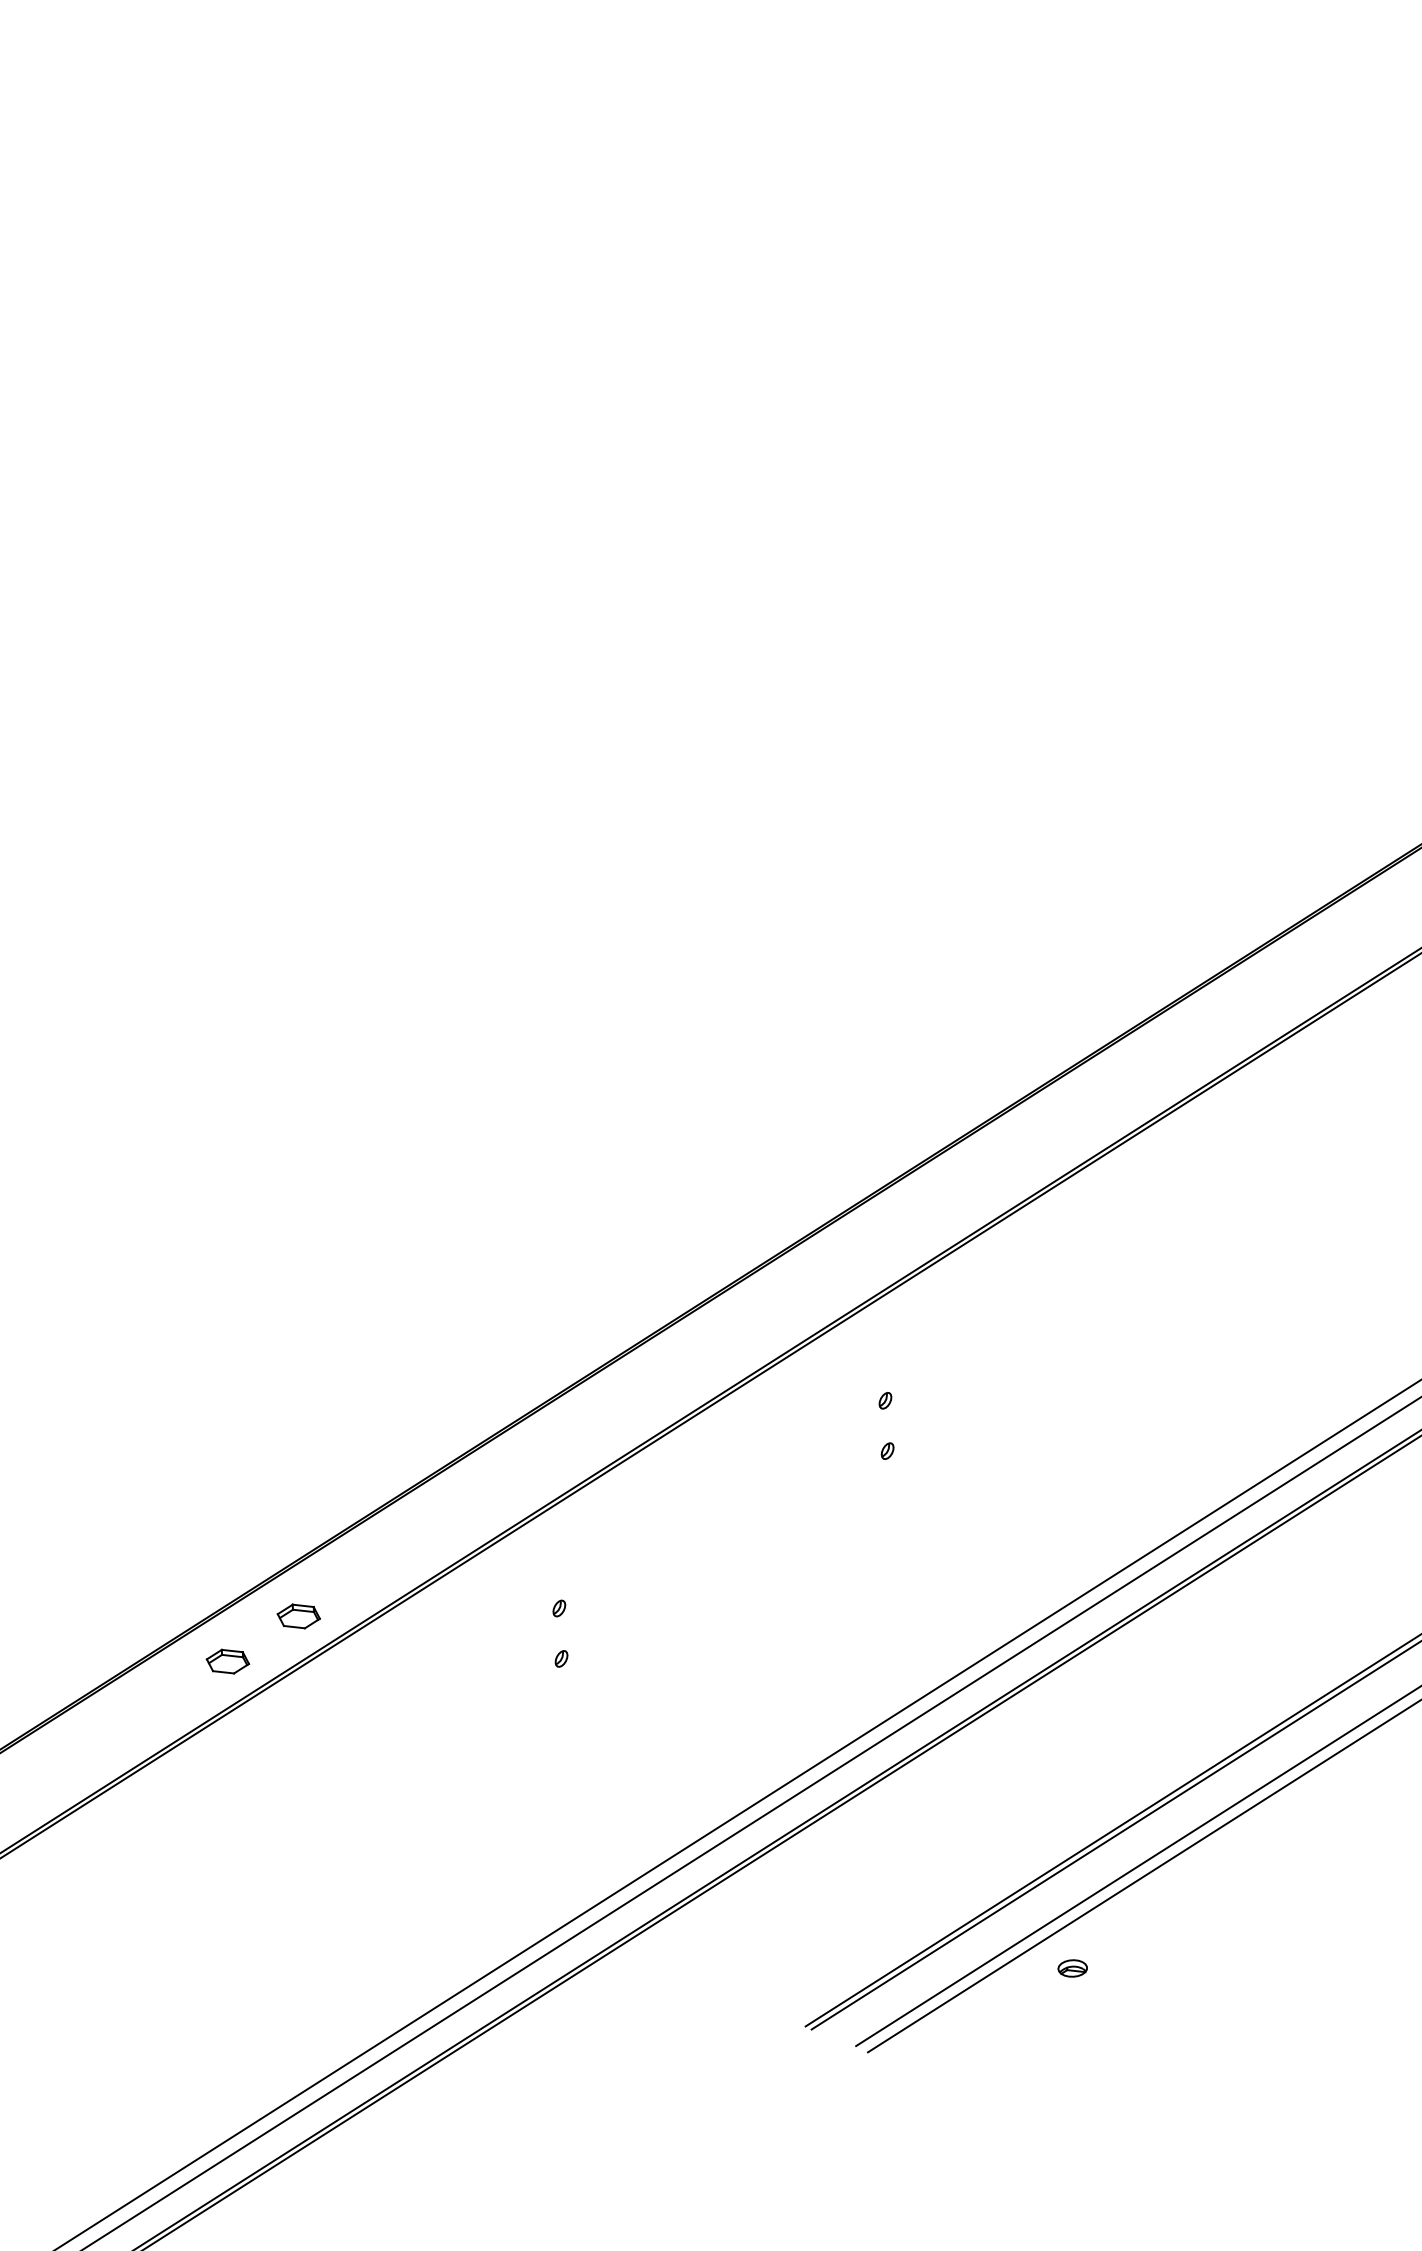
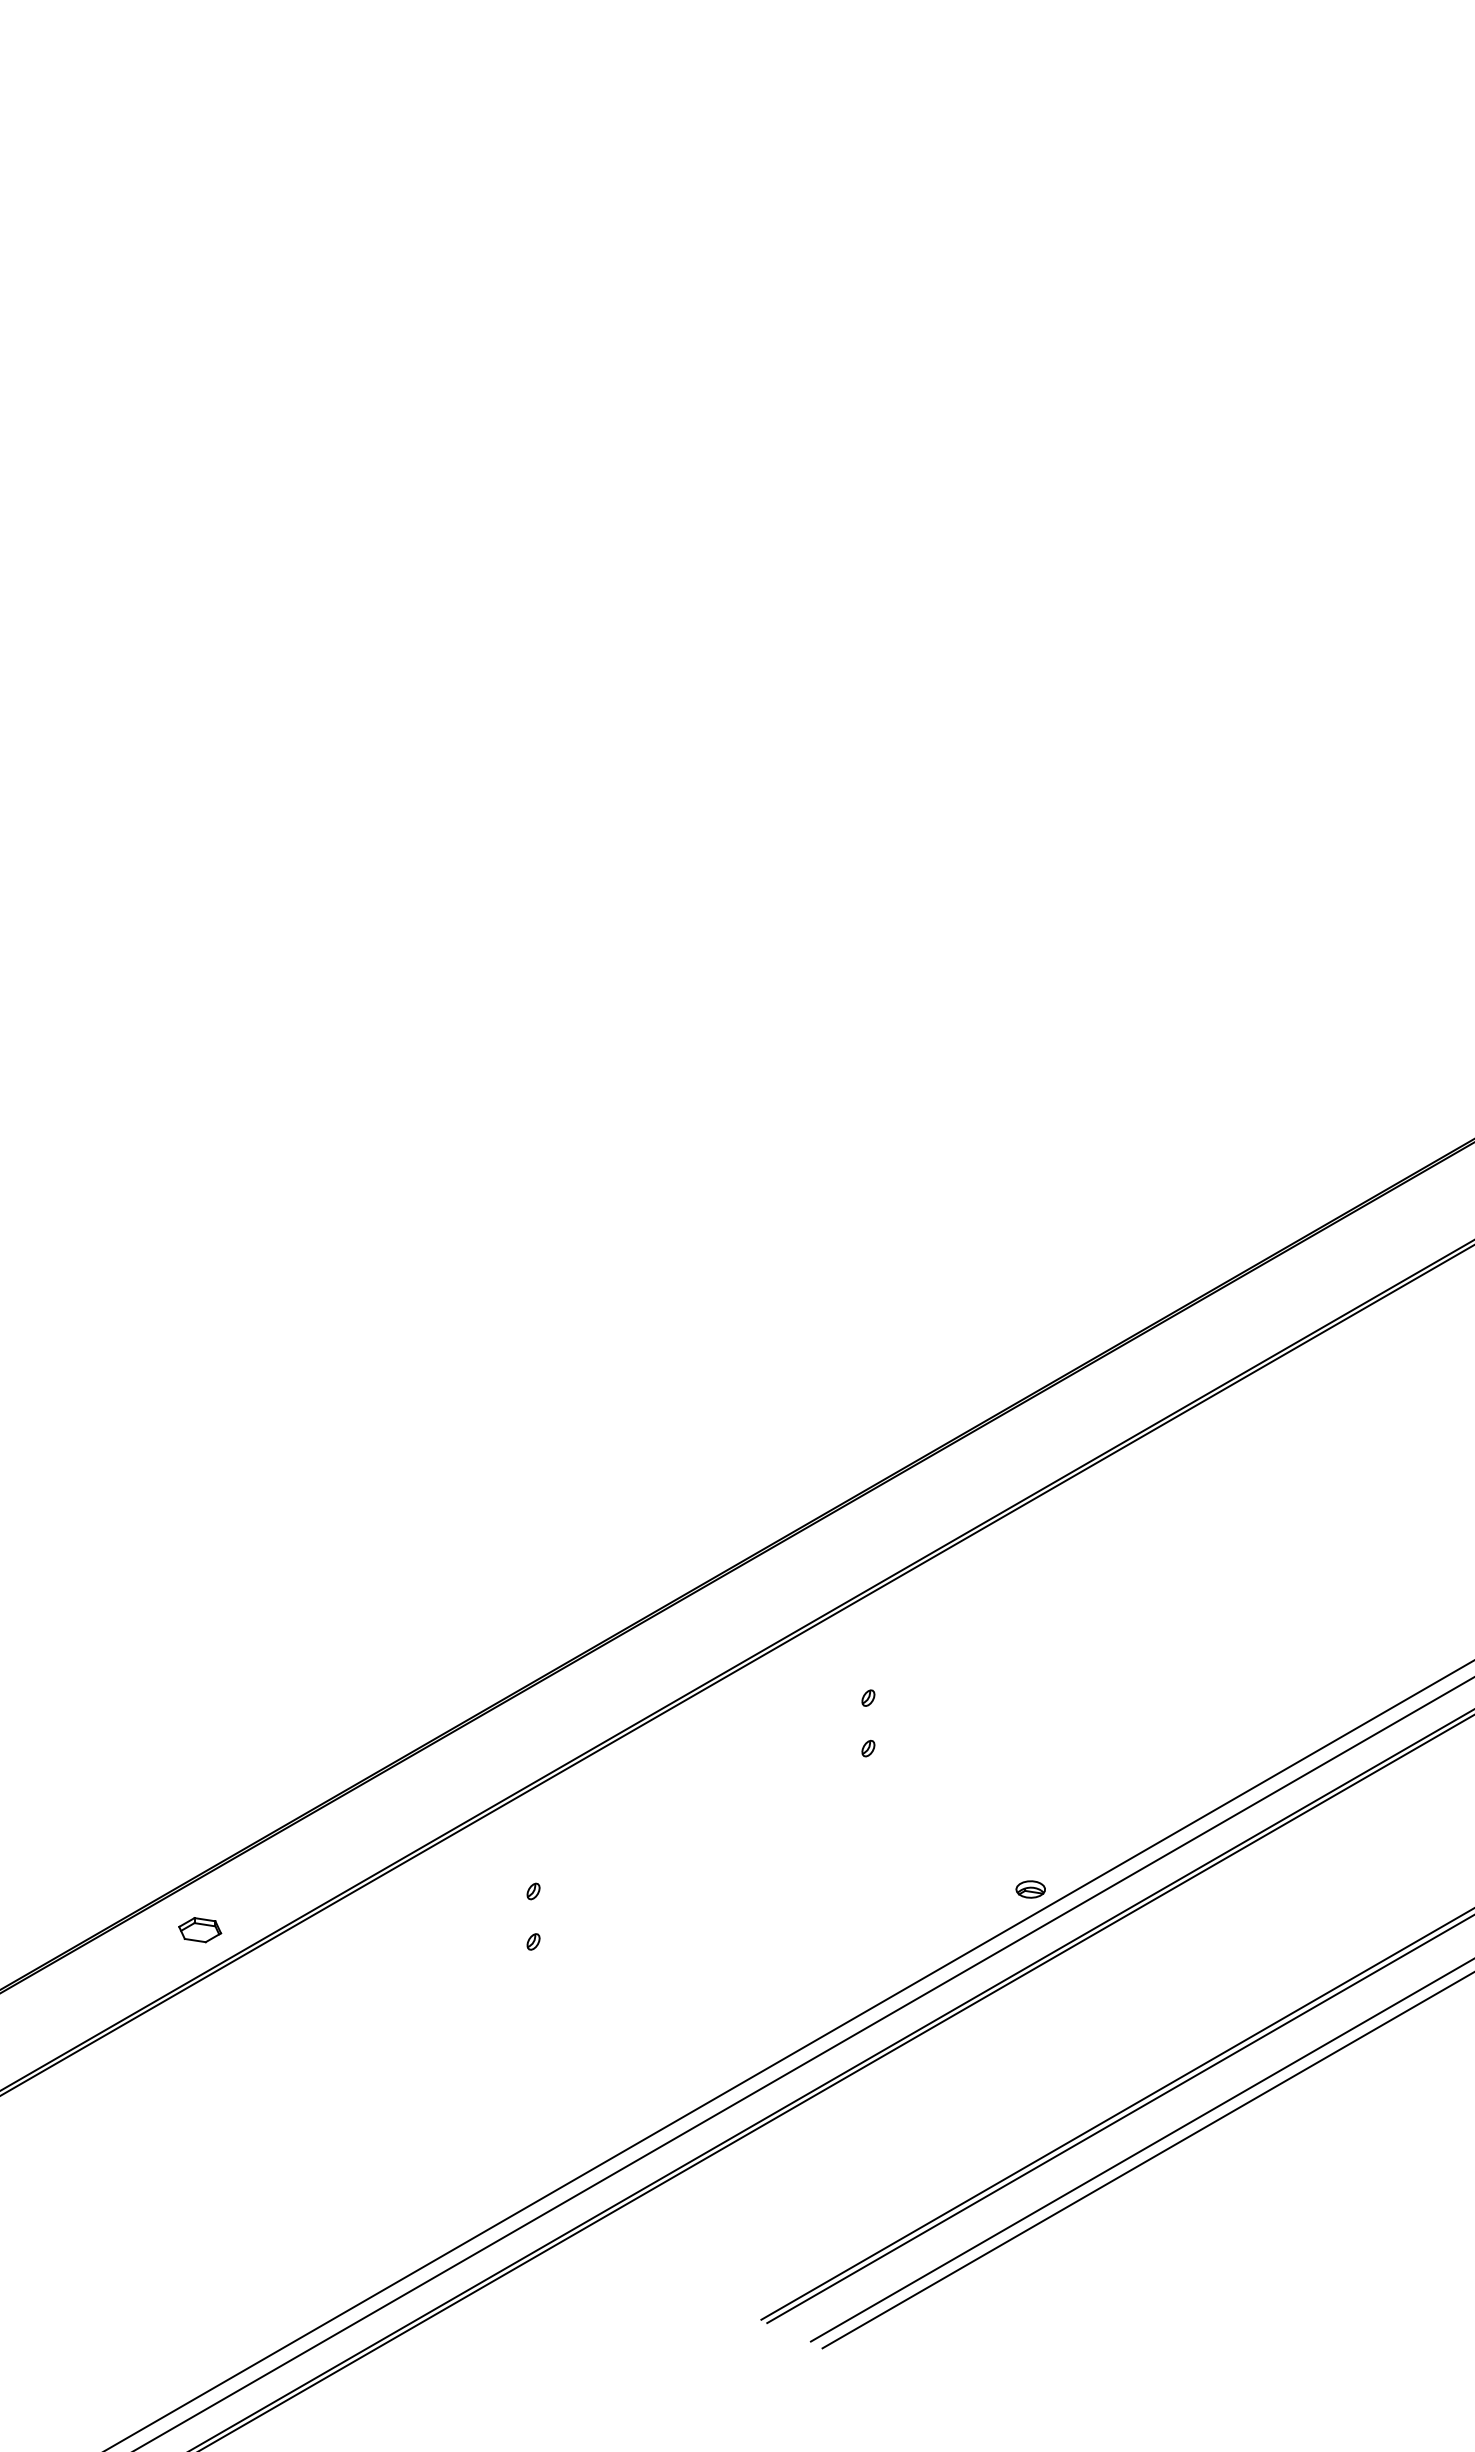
part: (298, 1616) -> (272, 1888), removed
part: (1072, 1968) -> (1030, 1889), moved

